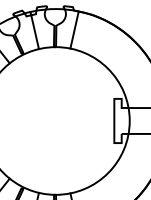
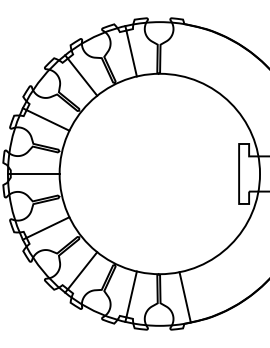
line: (74, 29) -> (184, 50), removed

